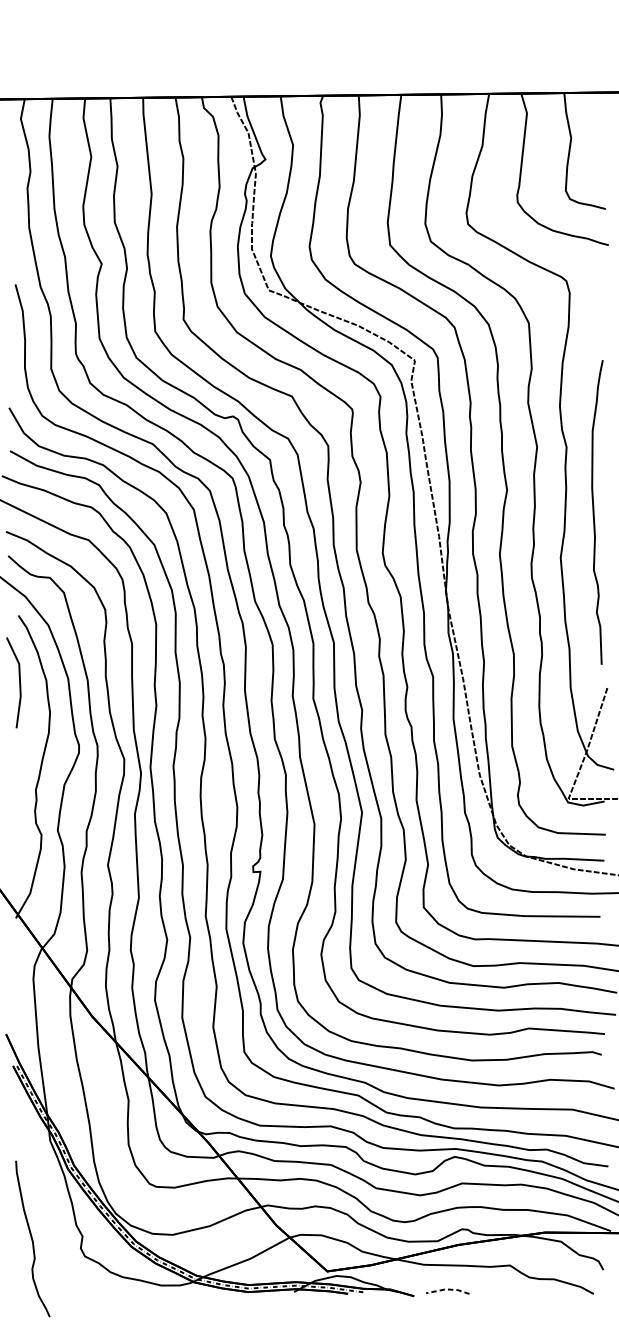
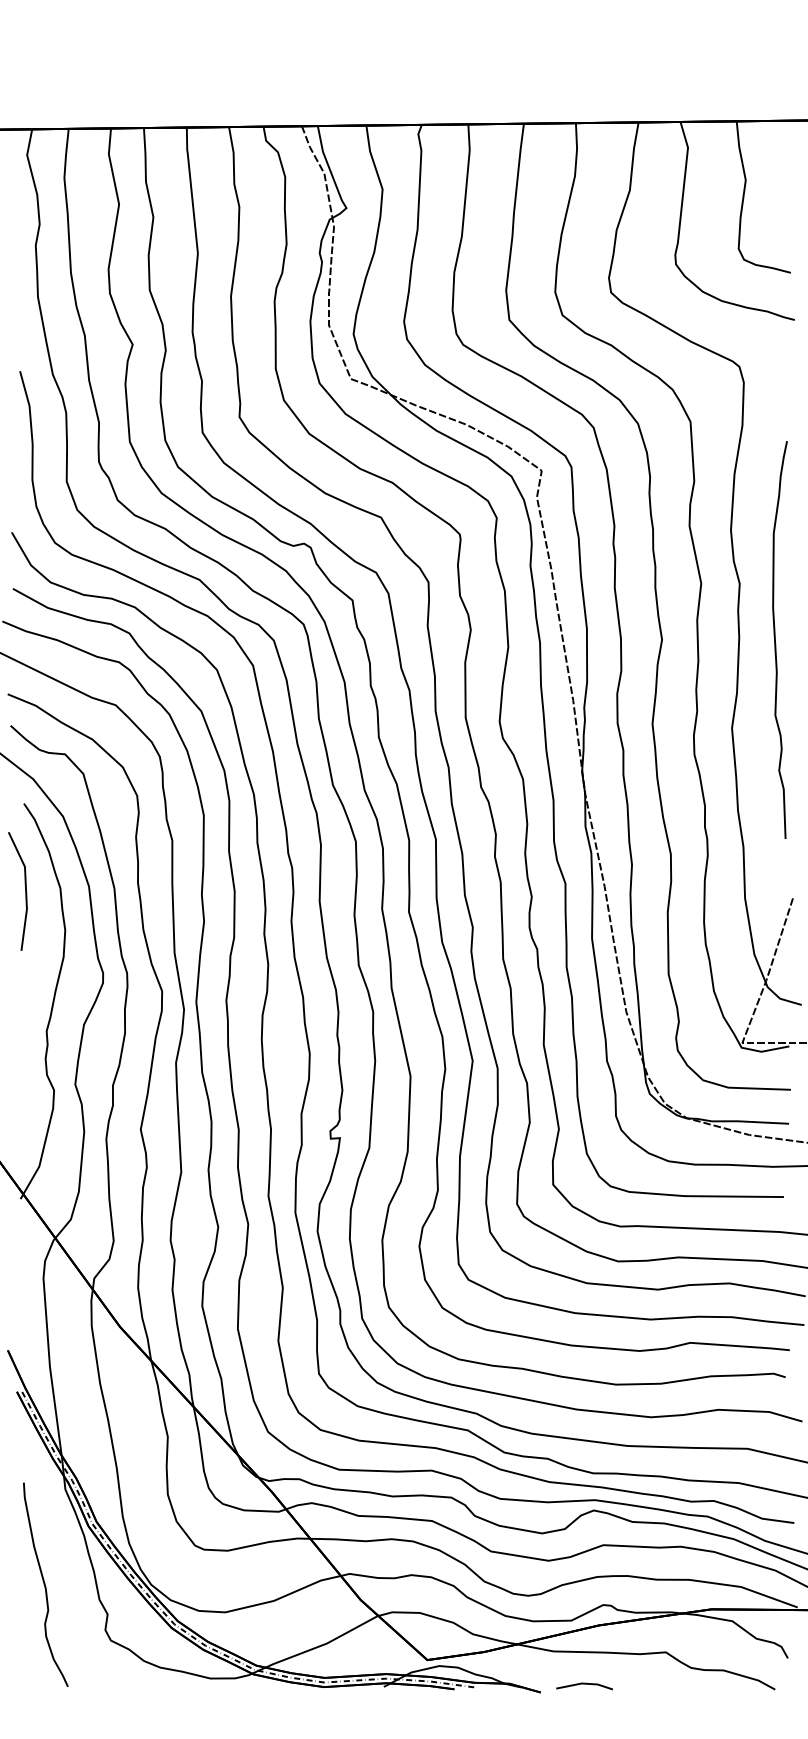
curve: (593, 512) -> (775, 639), moved
curve: (32, 1238) -> (45, 1584), moved
line: (447, 1289) -> (584, 1683), dashed -> solid

